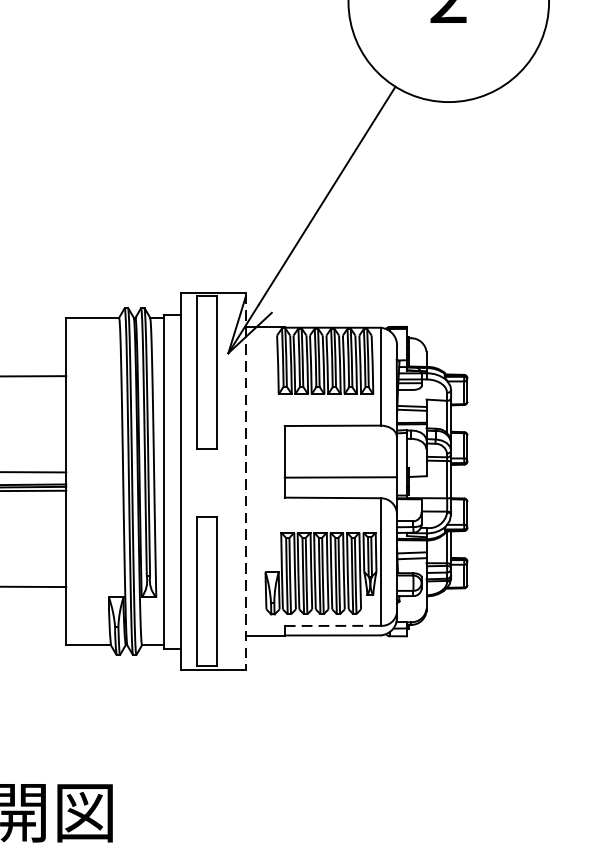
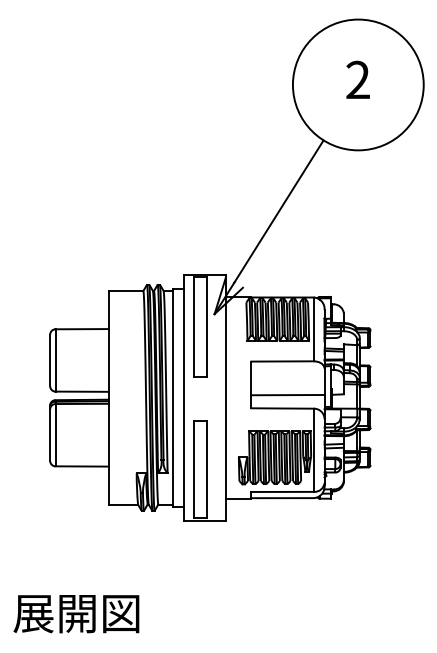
line: (245, 481) -> (225, 397), dashed -> solid
line: (334, 625) -> (283, 491), dashed -> solid

